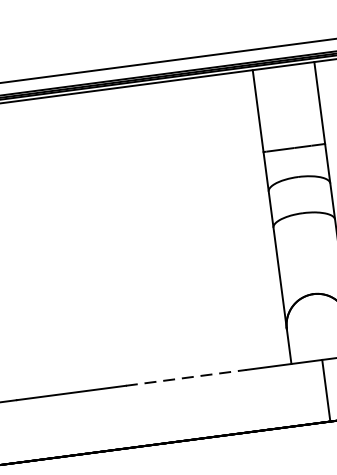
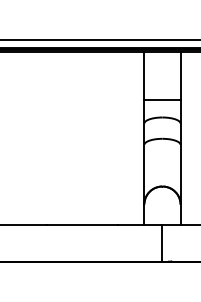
line: (186, 378) -> (82, 225), dashed -> solid

